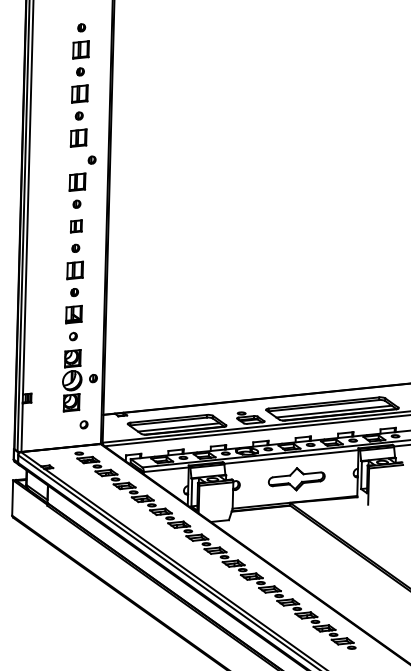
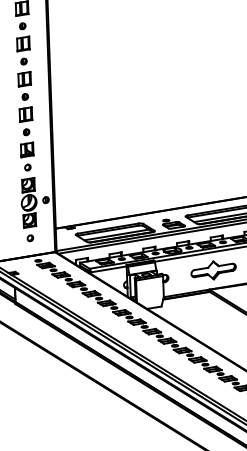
part: (91, 159) -> (22, 25), moved
part: (76, 226) -> (24, 79), size x1.43
part: (83, 424) -> (29, 238), moved

